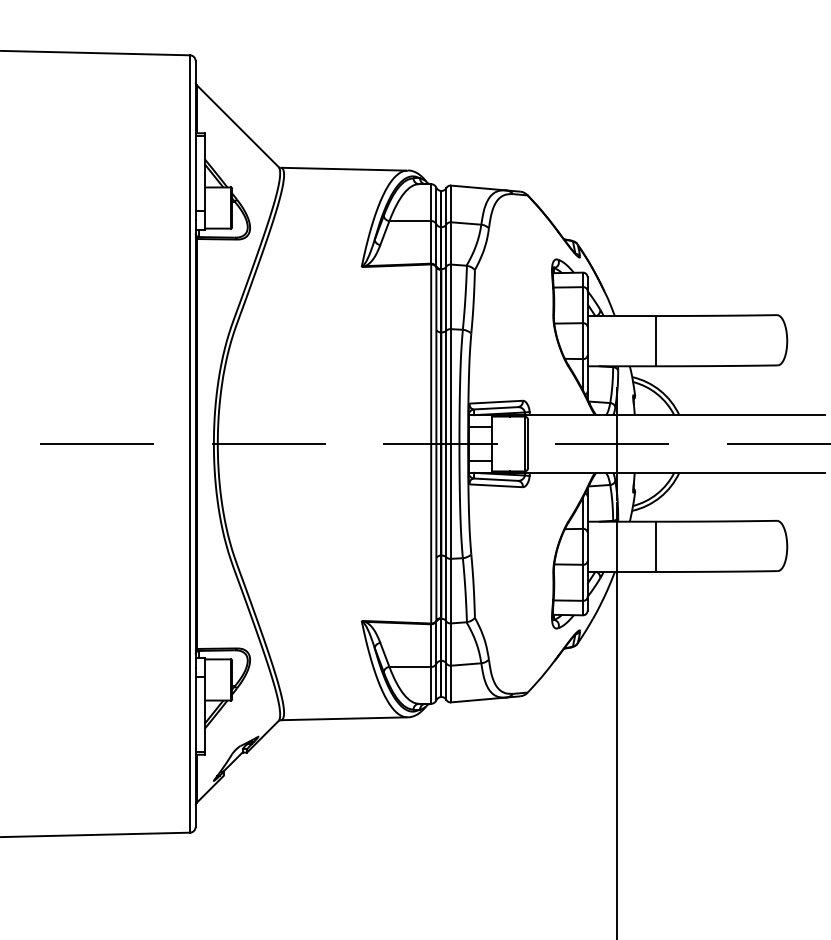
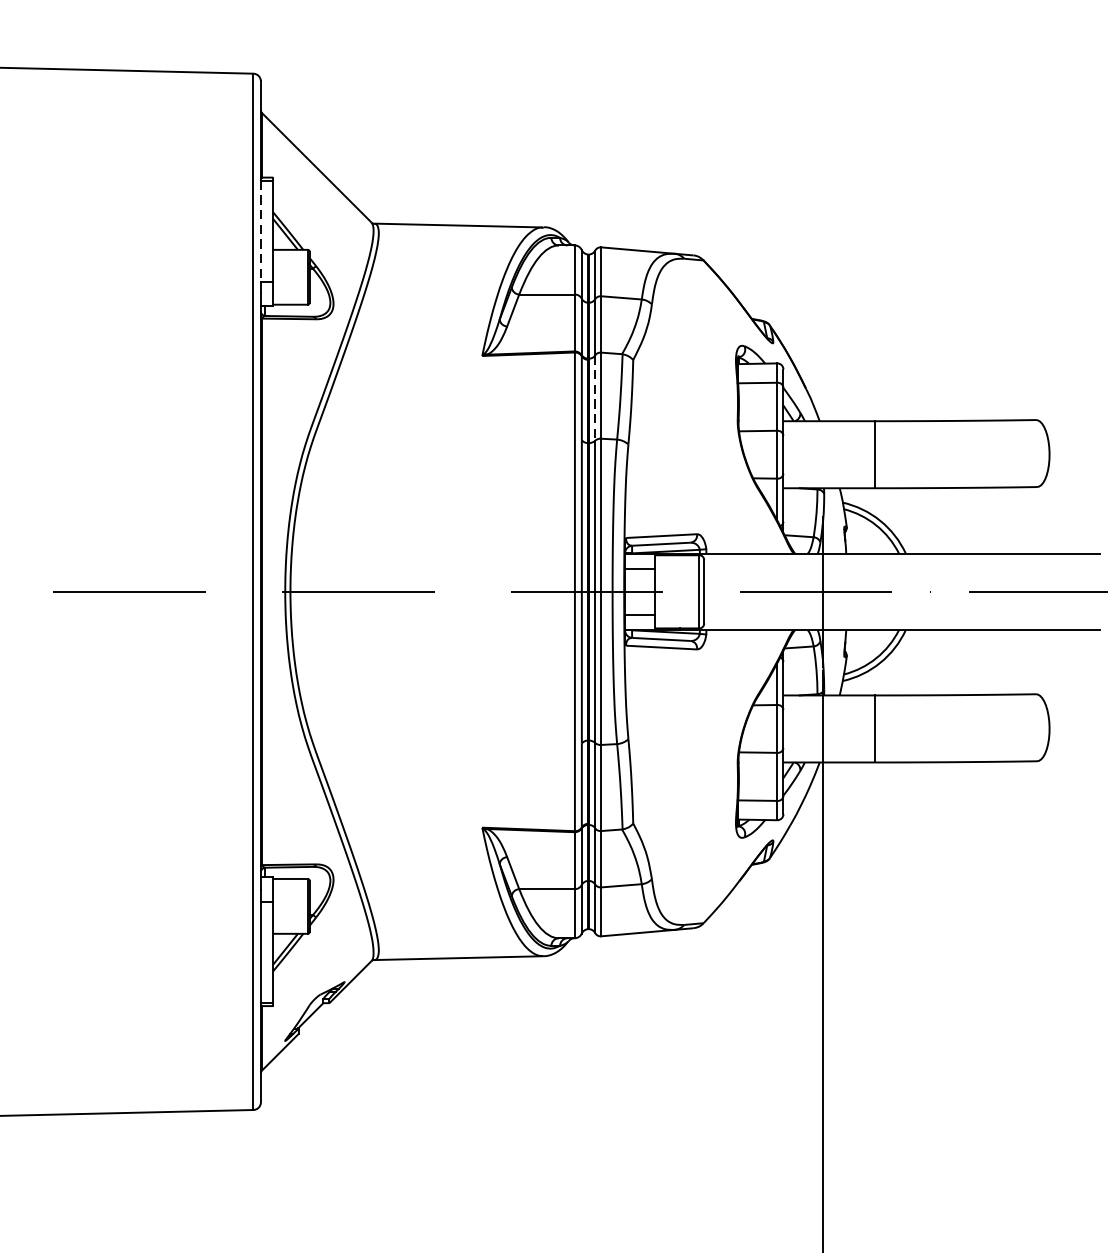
line: (195, 173) -> (260, 231), solid -> dashed
line: (446, 299) -> (595, 399), solid -> dashed

